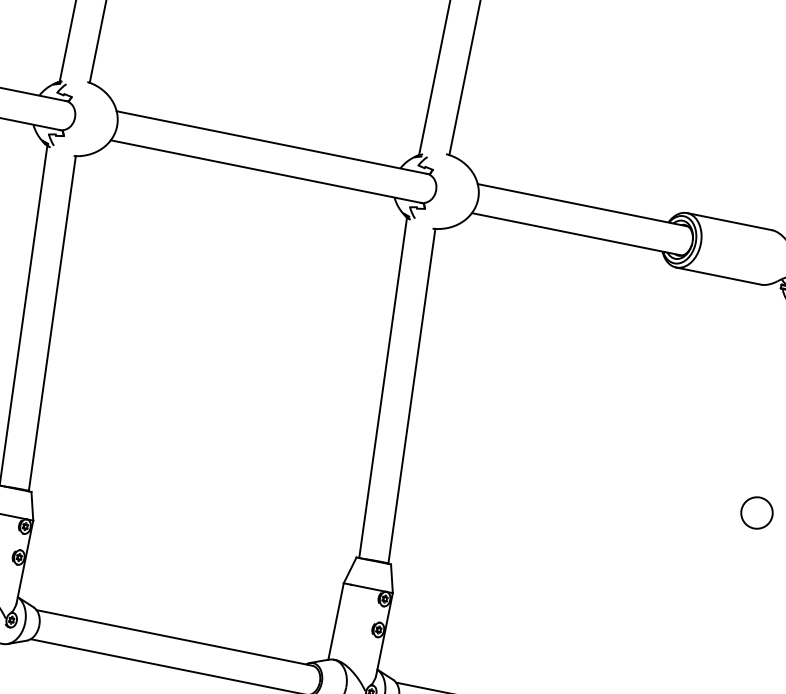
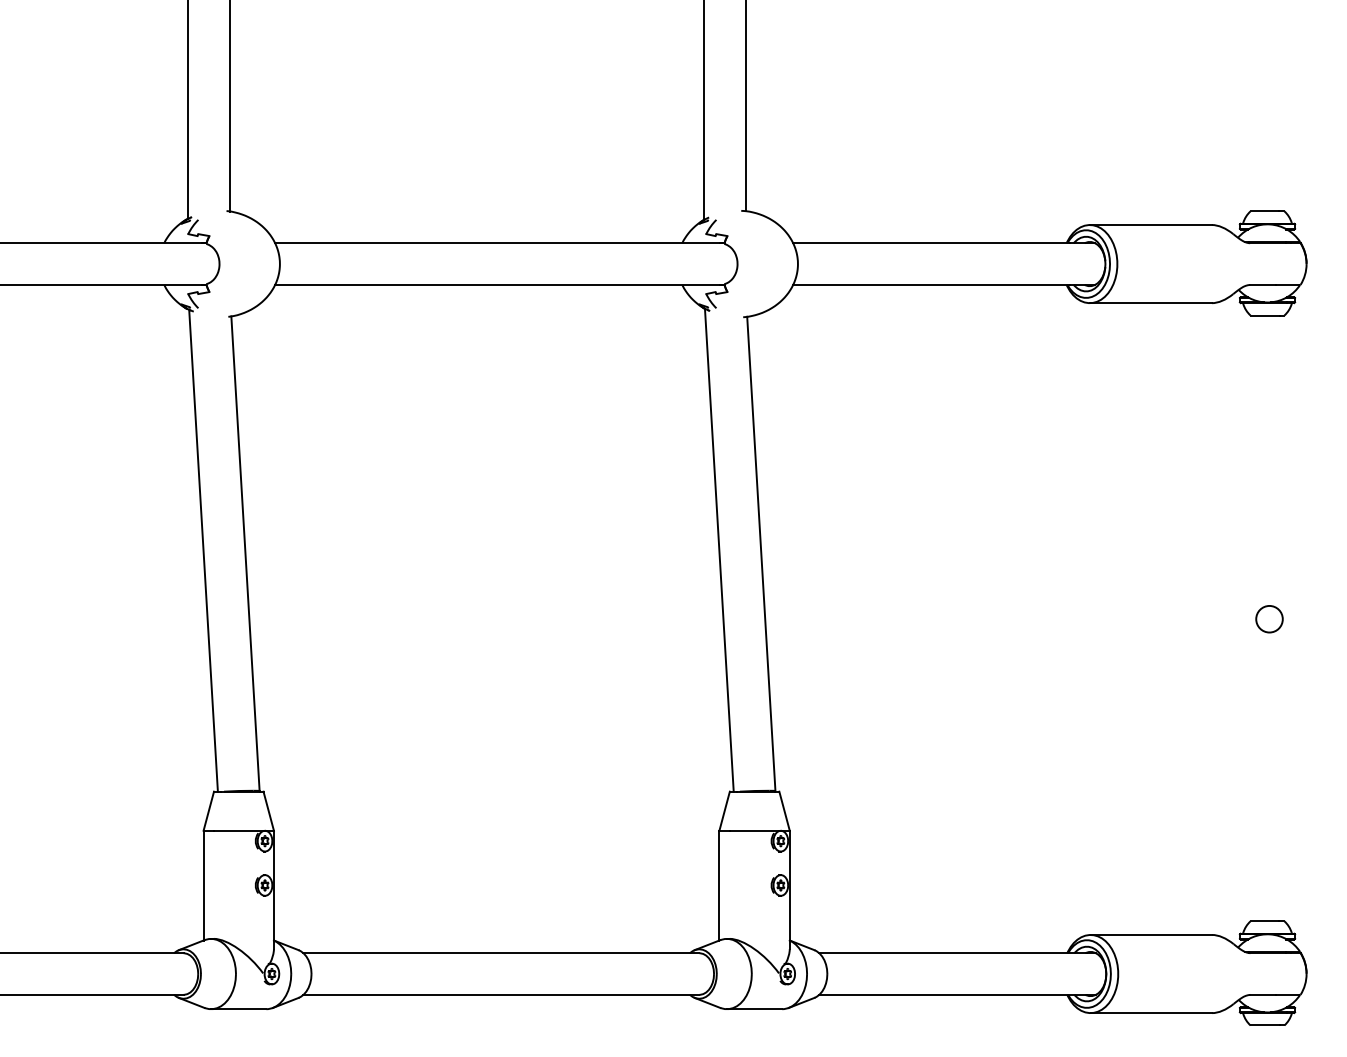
circle: (756, 513) -> (1269, 619), size x0.6

